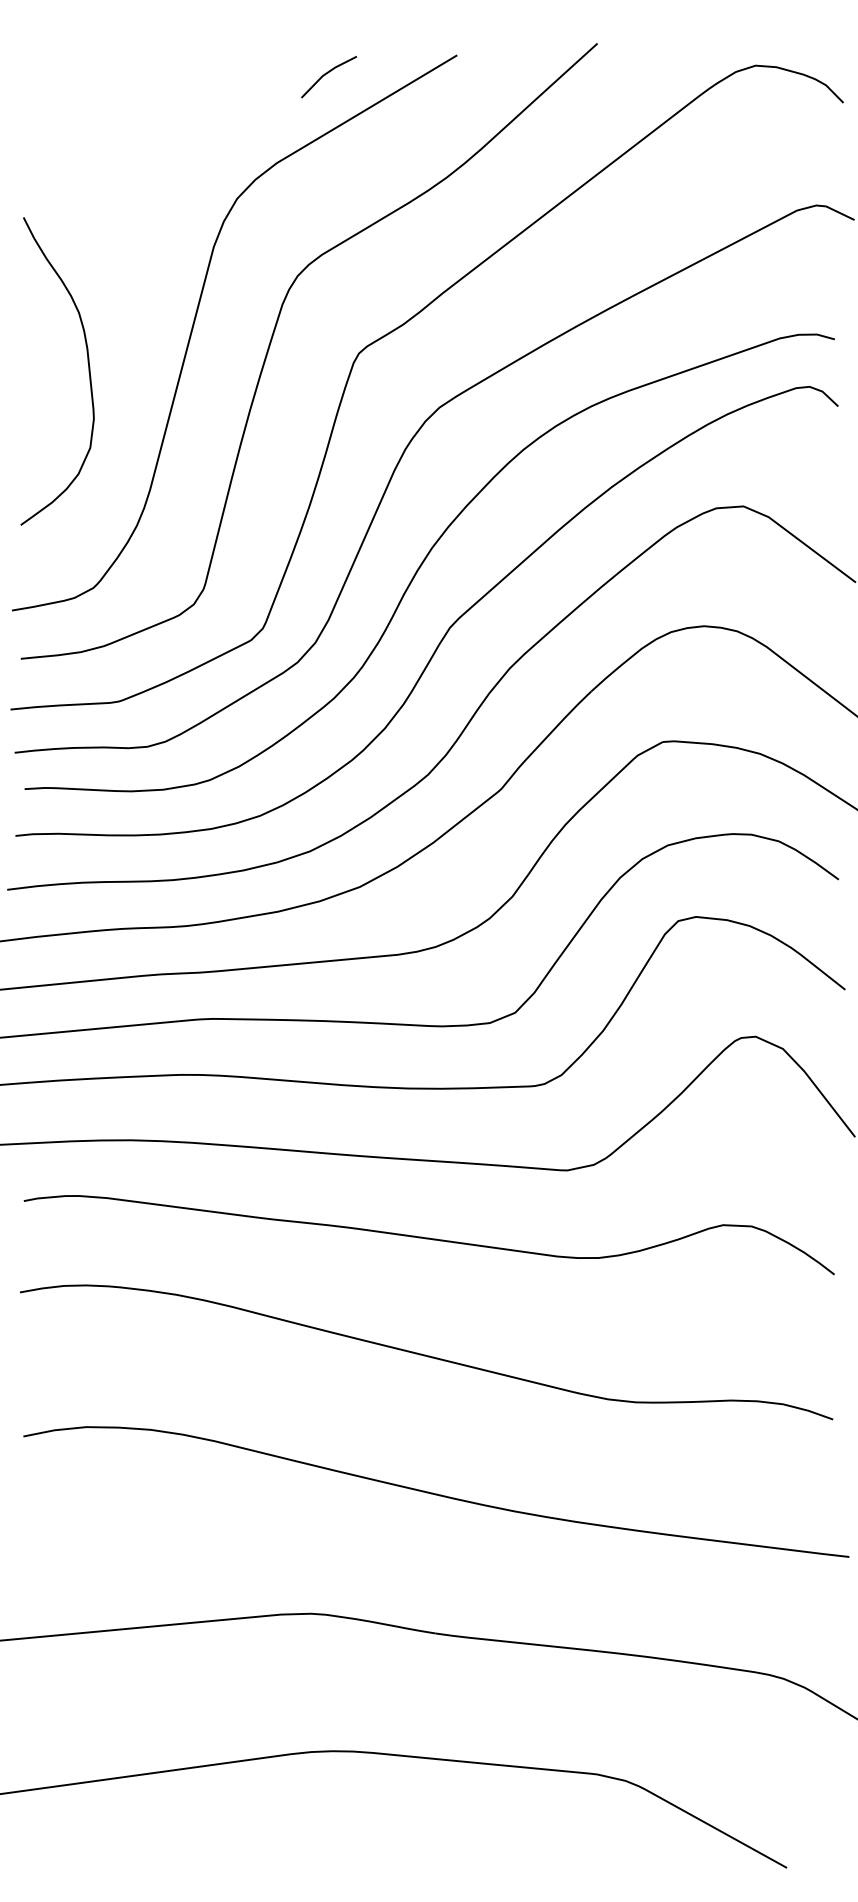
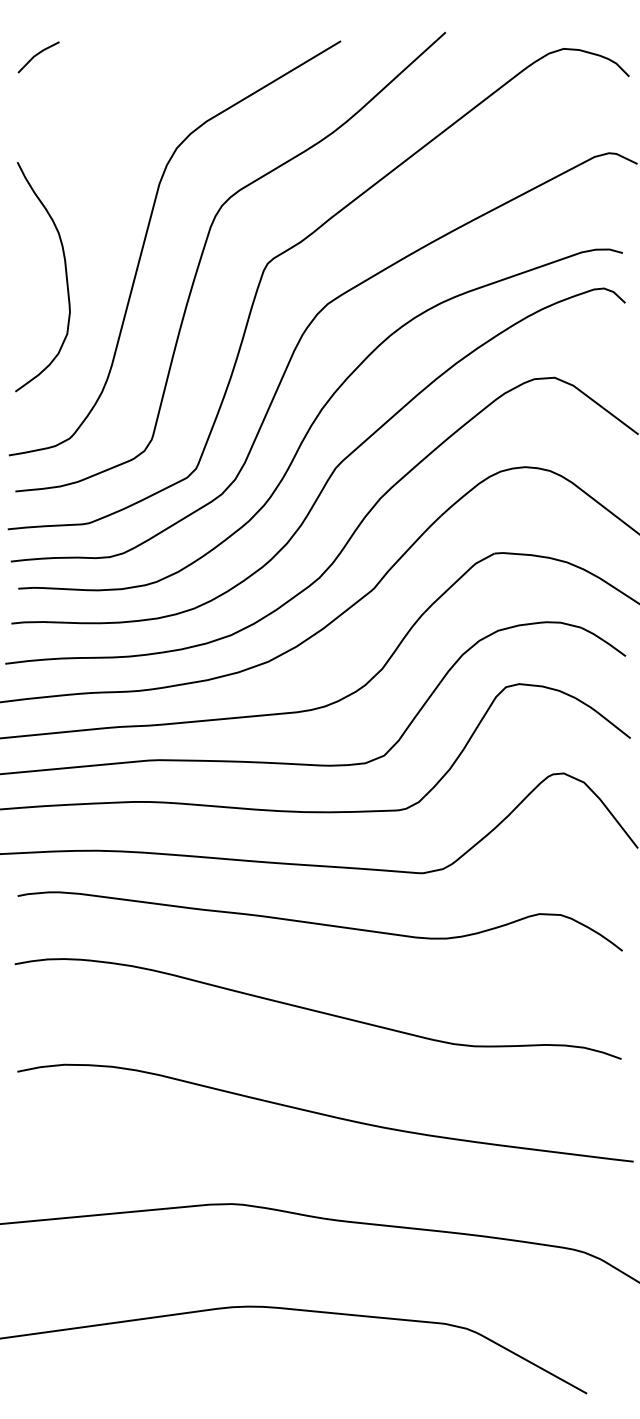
line: (328, 73) -> (38, 54), moved

